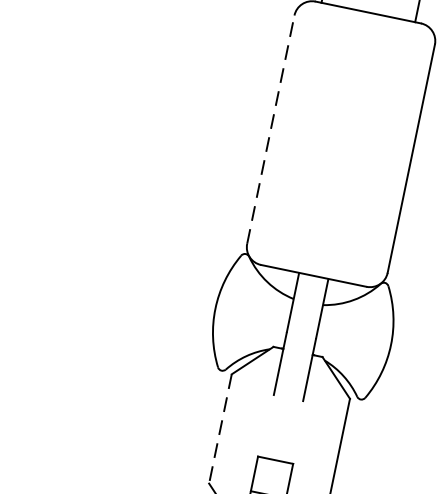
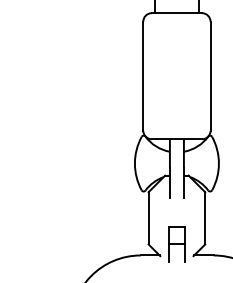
line: (271, 130) -> (143, 76), dashed -> solid
line: (220, 429) -> (148, 218), dashed -> solid

